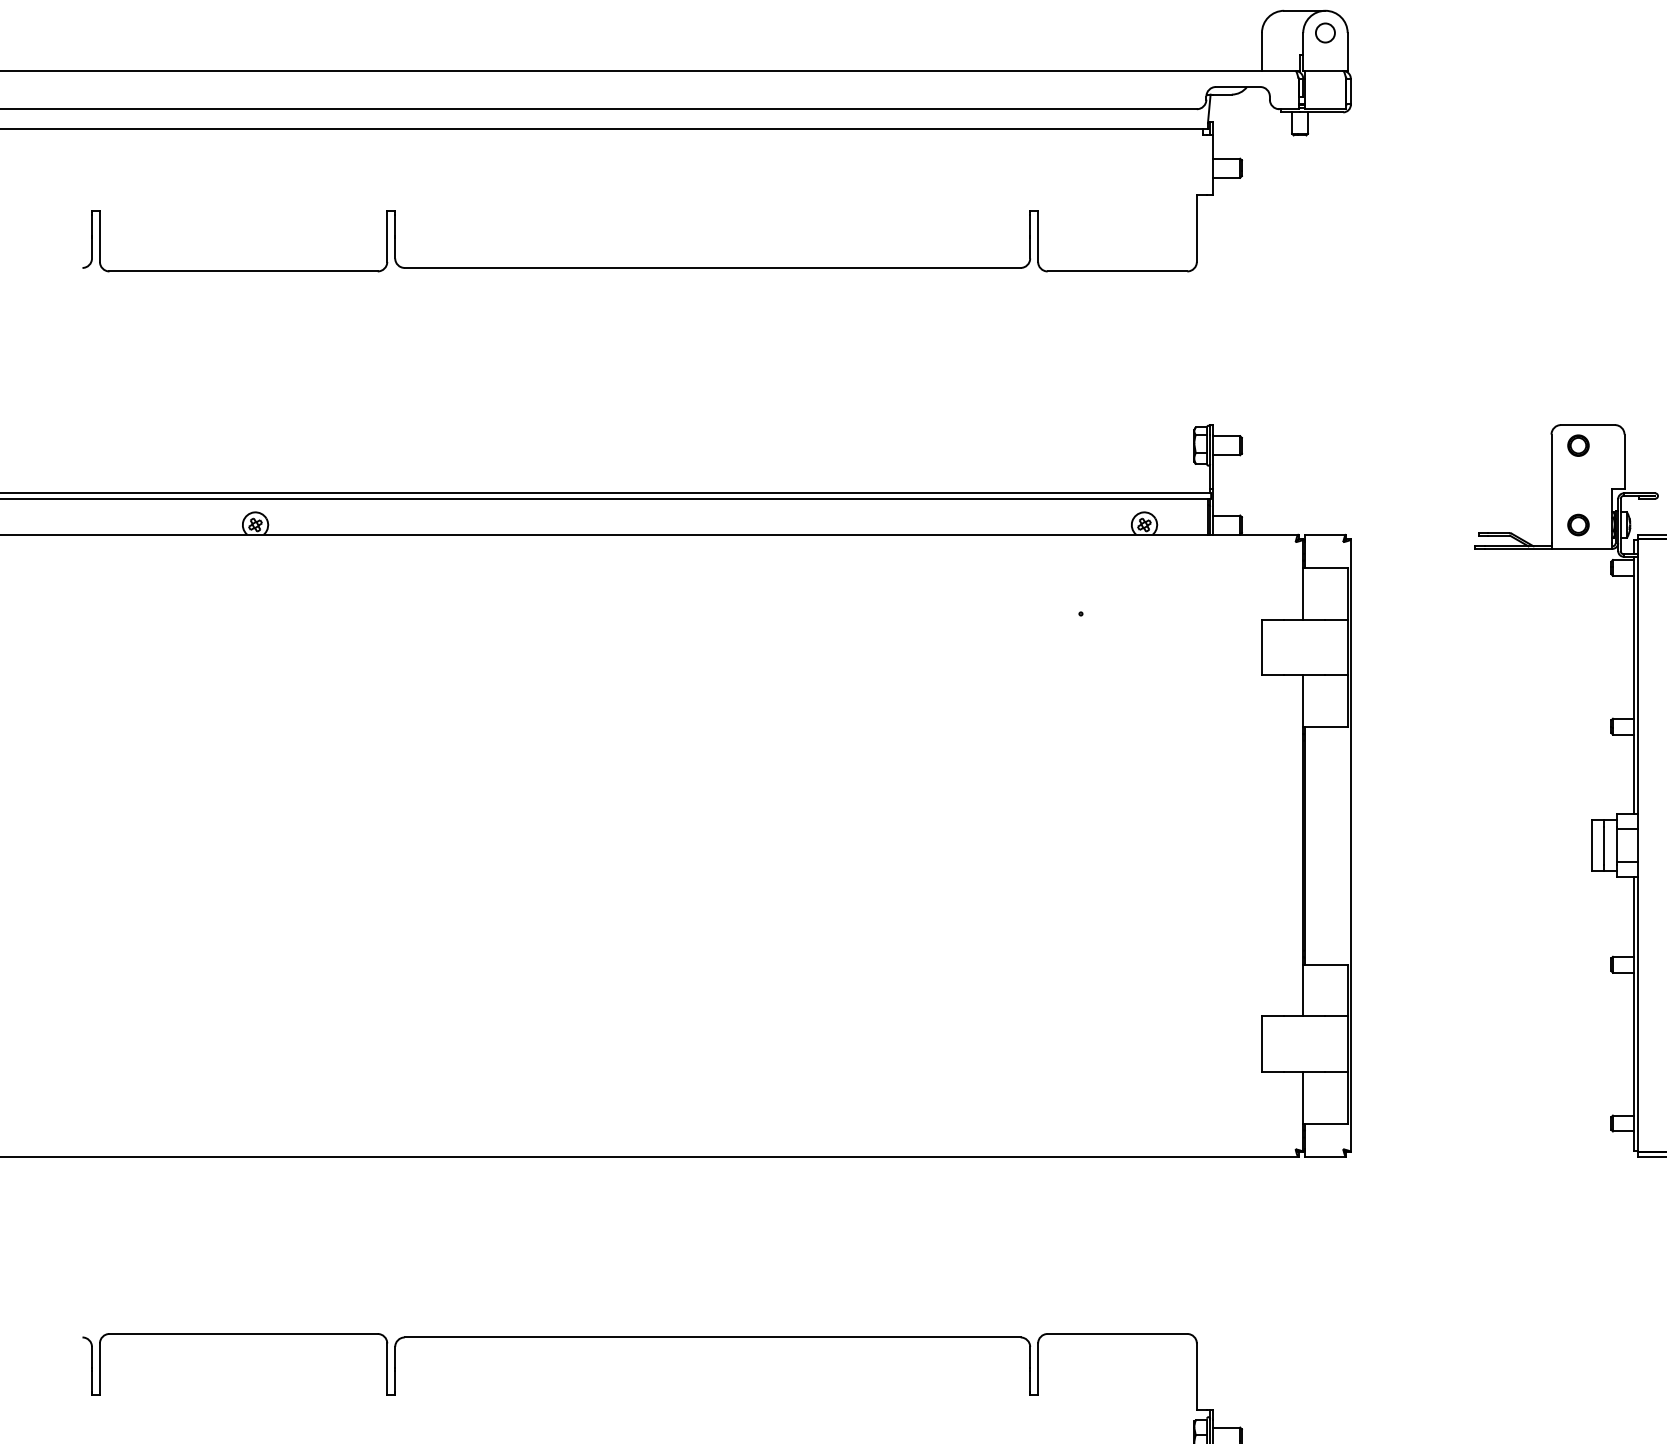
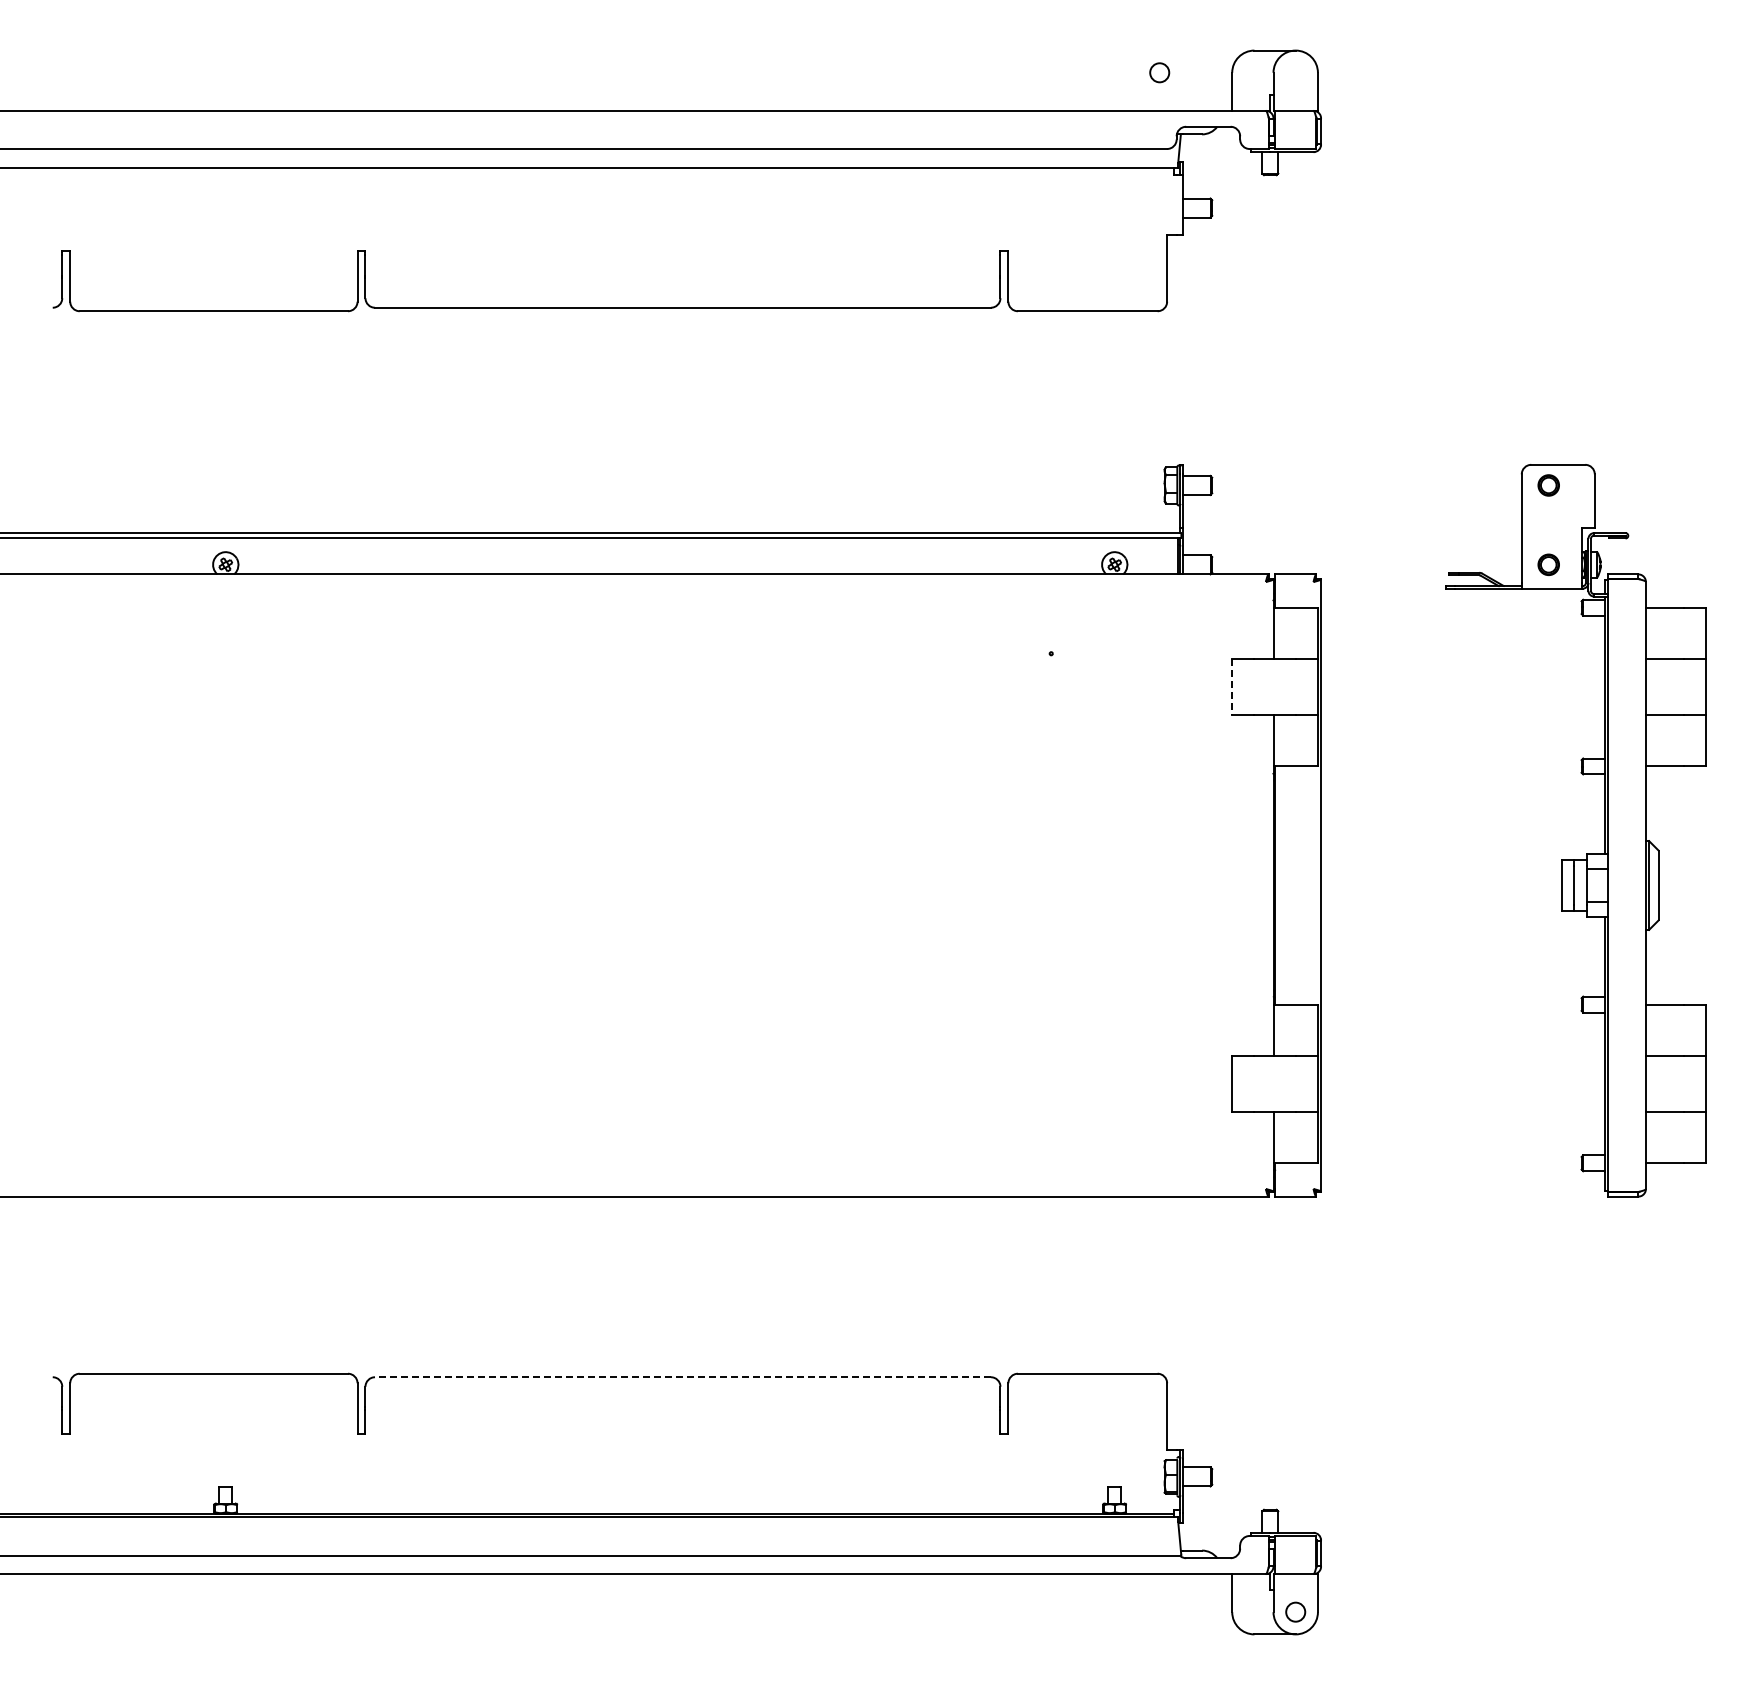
circle: (1325, 32) -> (1159, 72), moved
line: (1262, 647) -> (1232, 687), solid -> dashed
line: (712, 1337) -> (682, 1377), solid -> dashed

